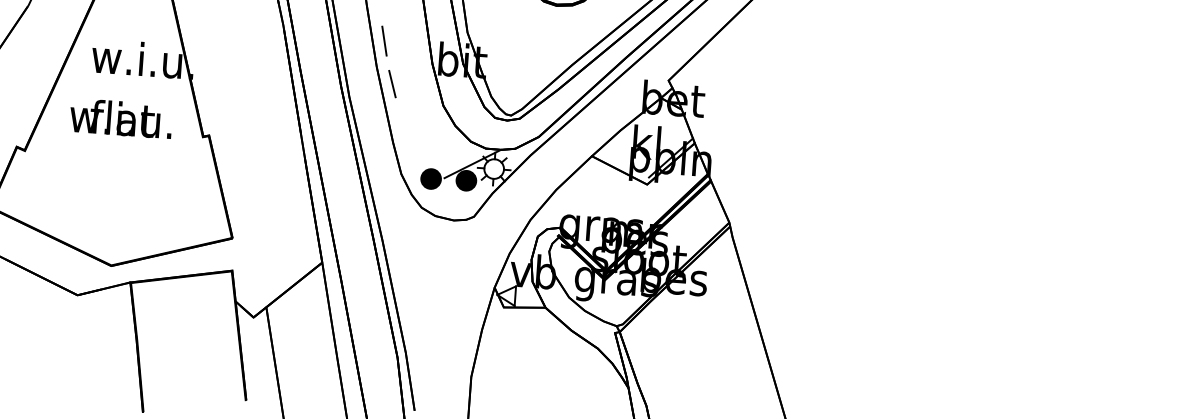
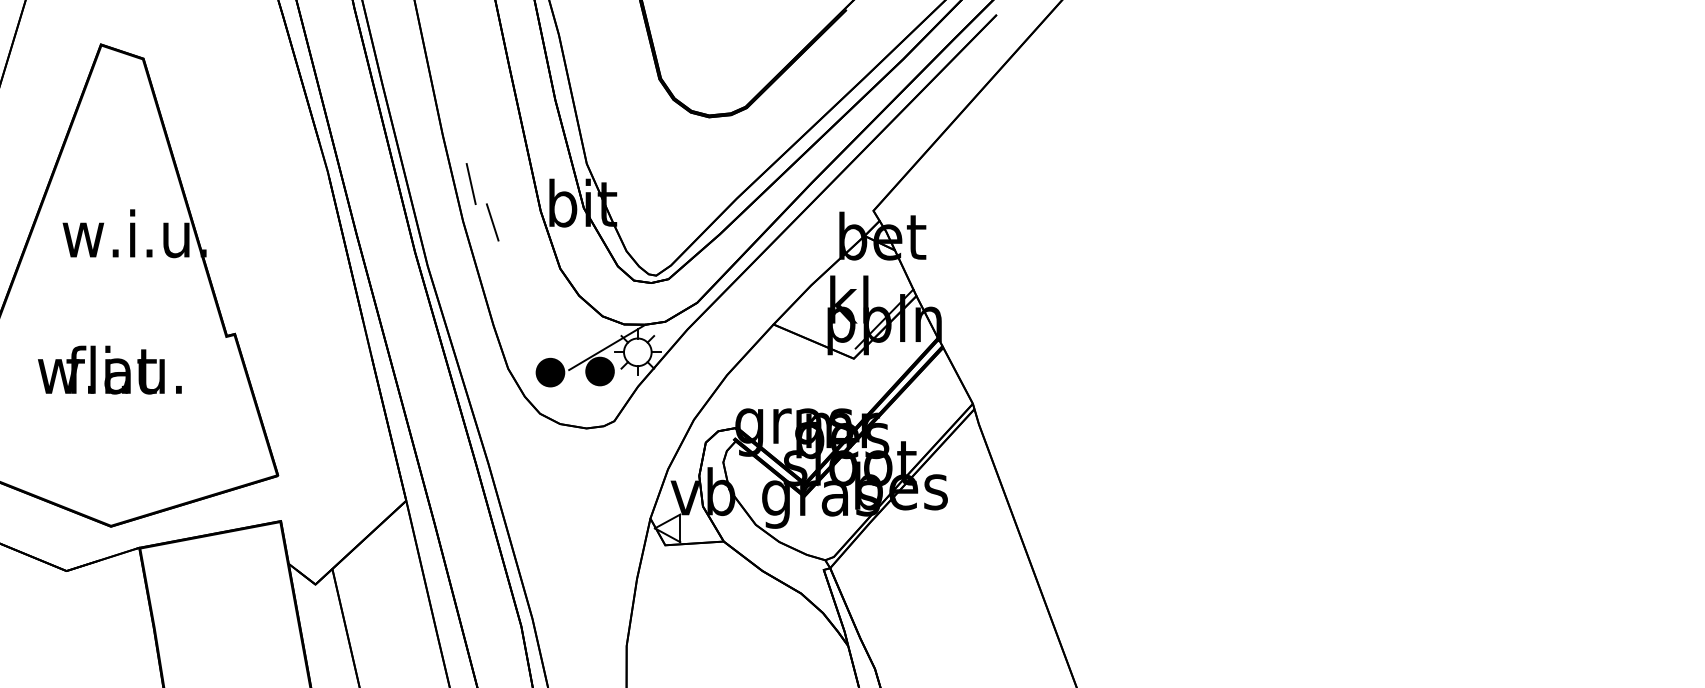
line: (392, 84) -> (492, 222), moved
text: (120, 118) -> (109, 369), moved

